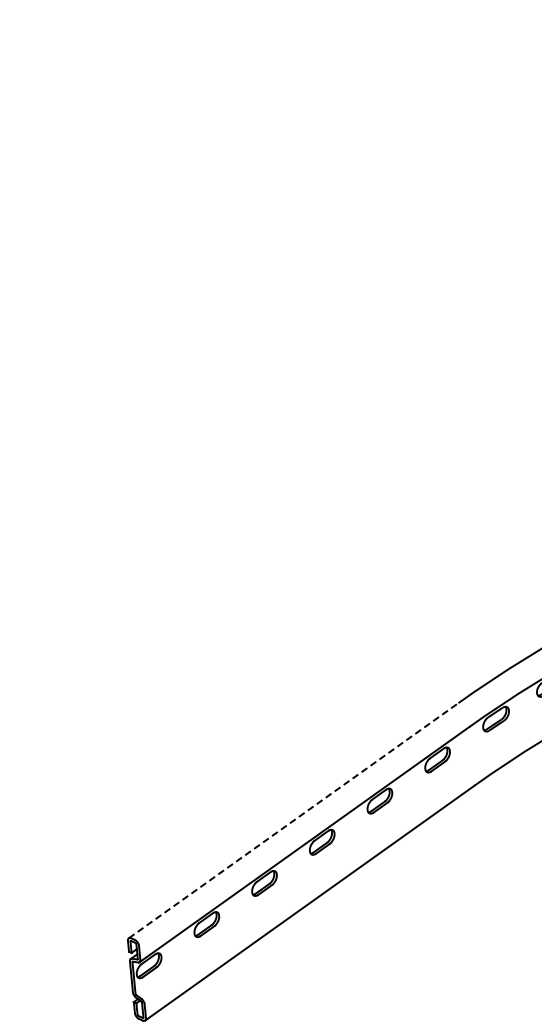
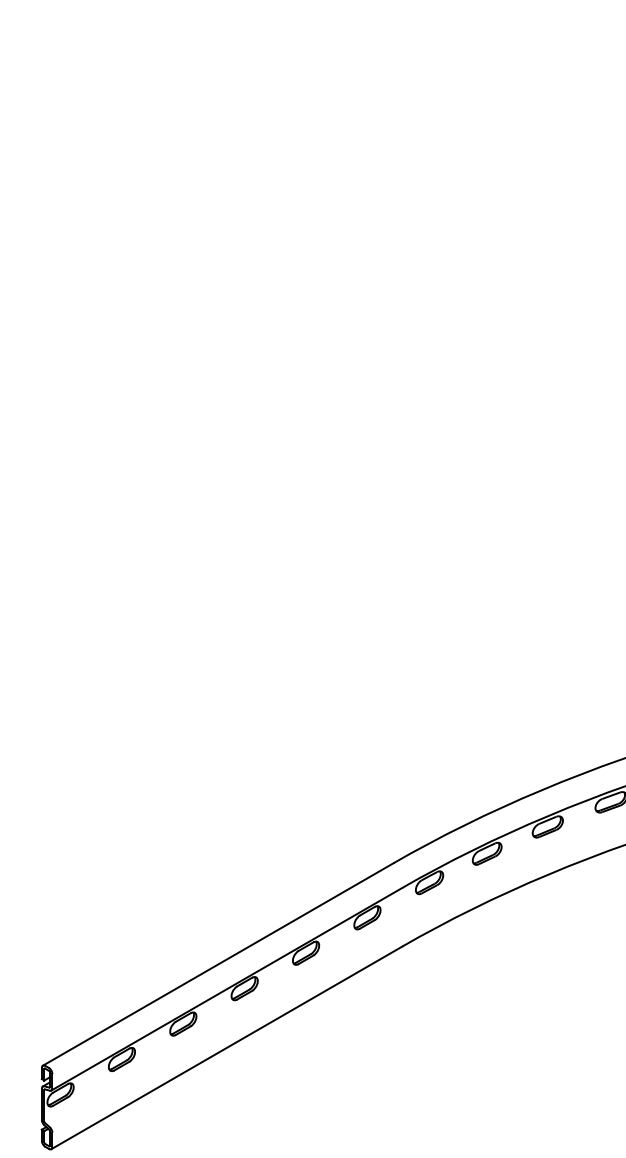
line: (293, 820) -> (218, 964), dashed -> solid

